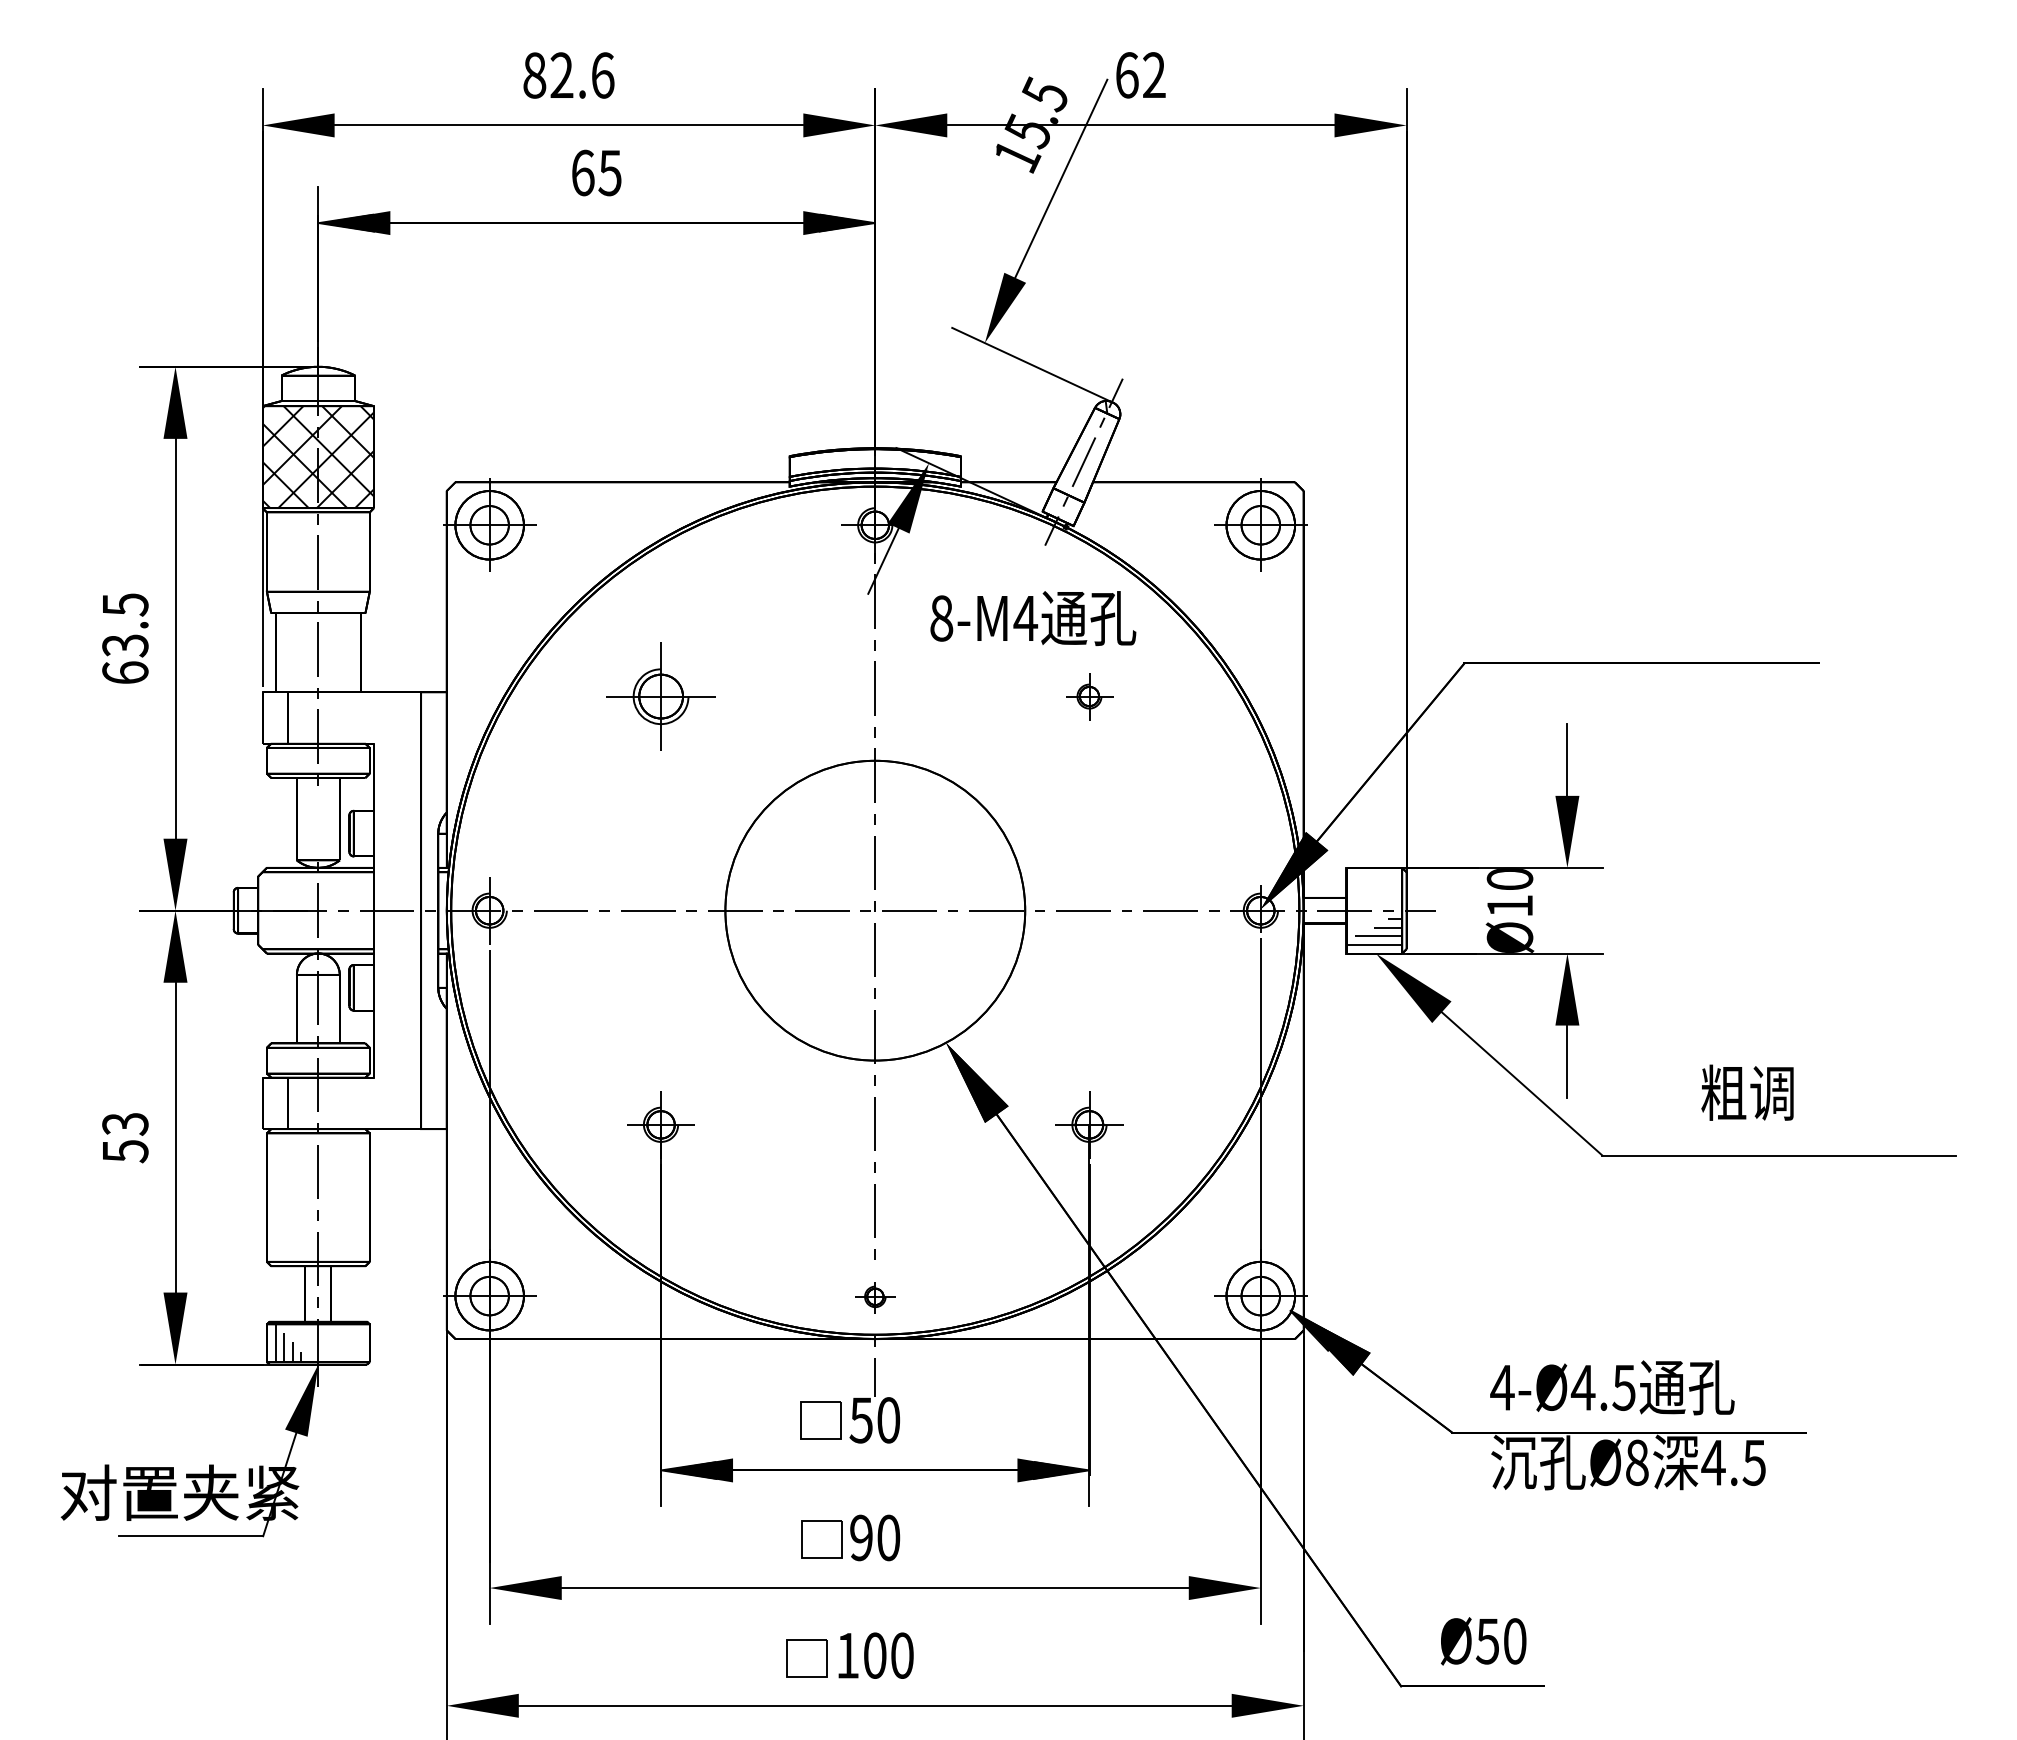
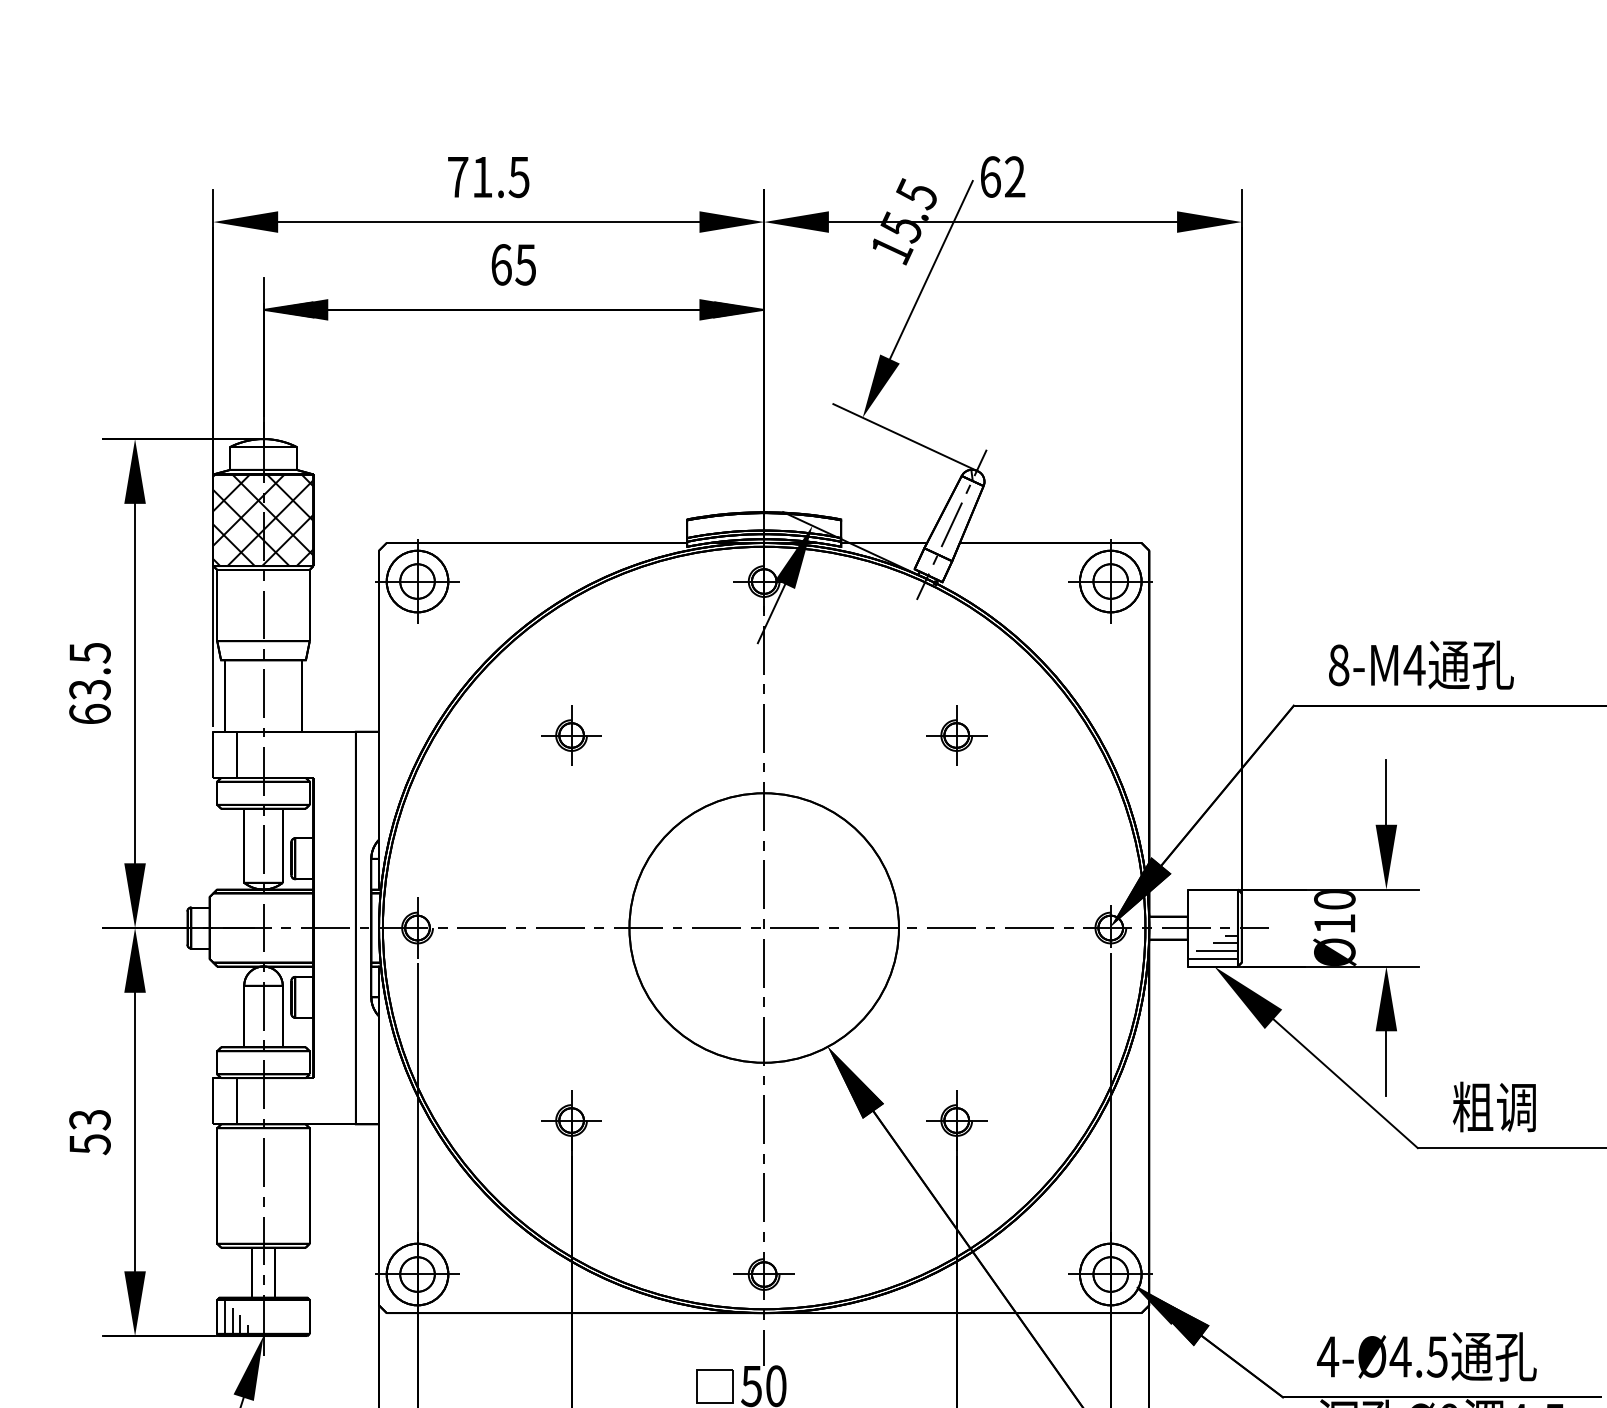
text: (568, 75) -> (488, 177), 82.6 -> 71.5
text: (1033, 618) -> (1421, 665), moved
part: (660, 696) -> (571, 735), size x0.62
part: (1089, 696) -> (956, 735), size x1.43
line: (317, 823) -> (262, 849), added
text: (1747, 1092) -> (1494, 1106), moved
part: (875, 1297) -> (764, 1275), size x1.67

